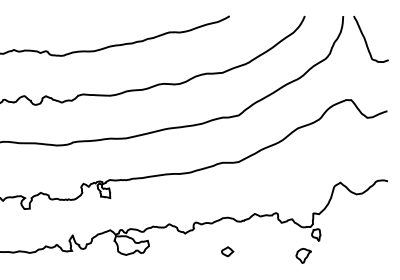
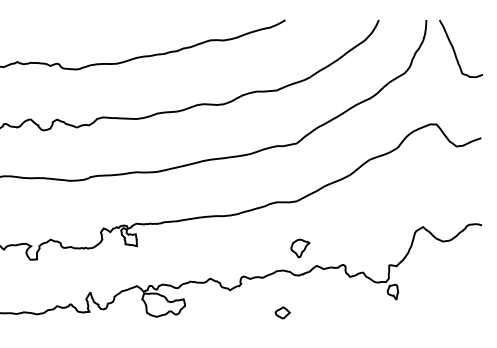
part: (303, 255) -> (300, 247), moved

